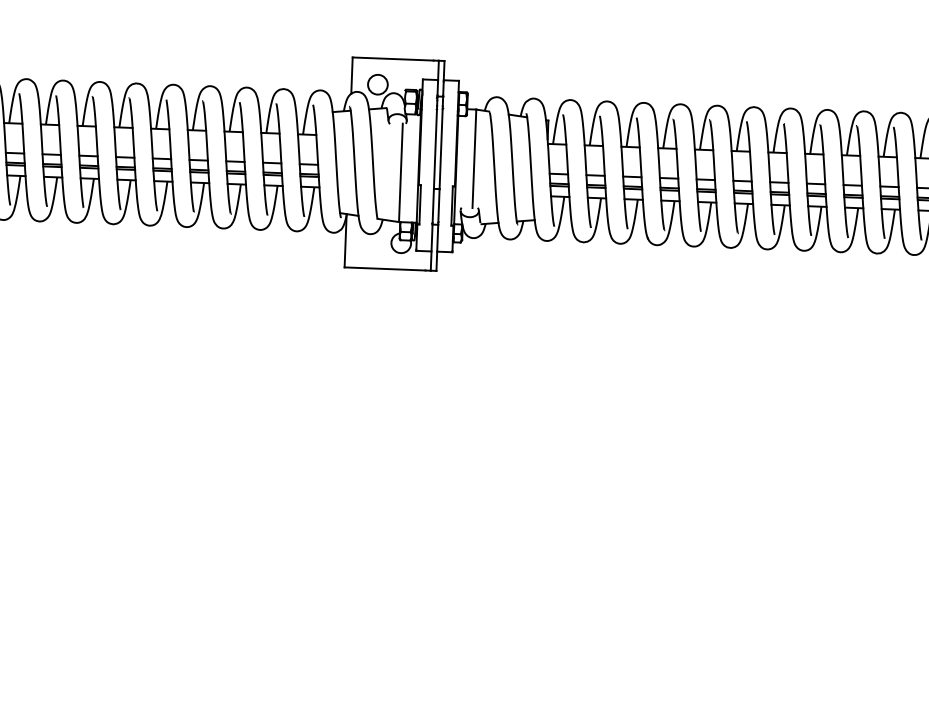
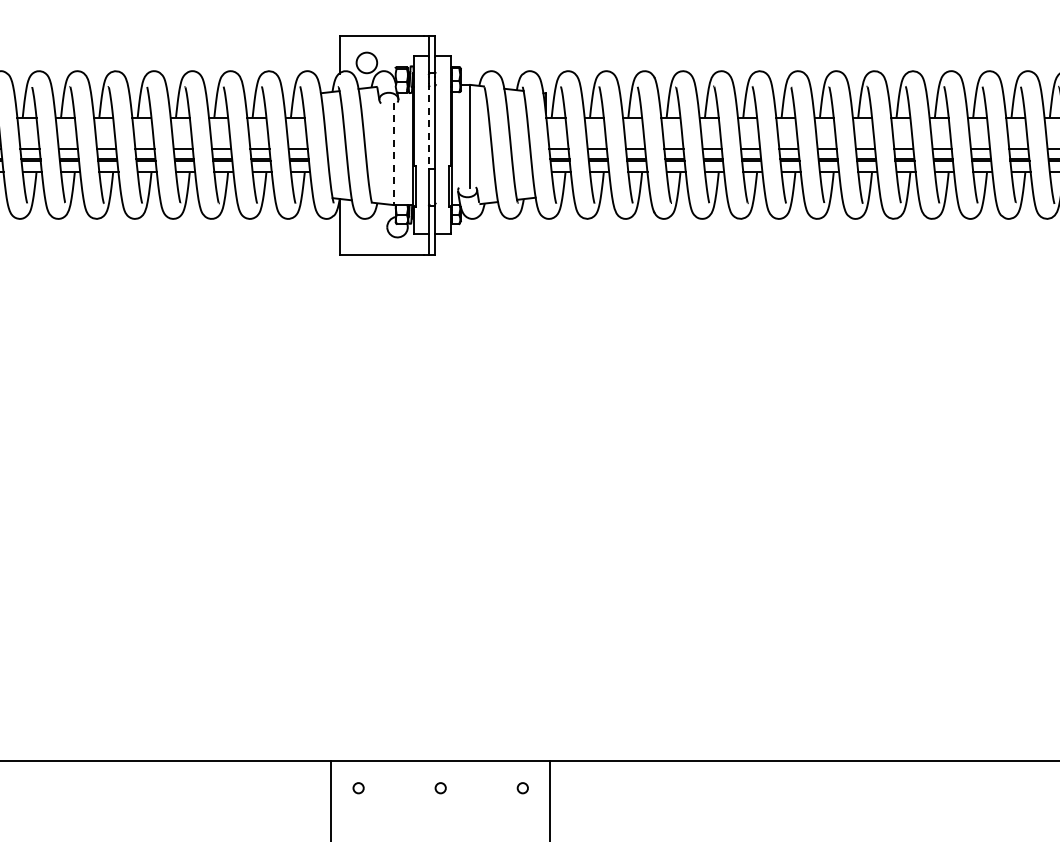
line: (435, 147) -> (429, 126), solid -> dashed
line: (401, 173) -> (394, 154), solid -> dashed

